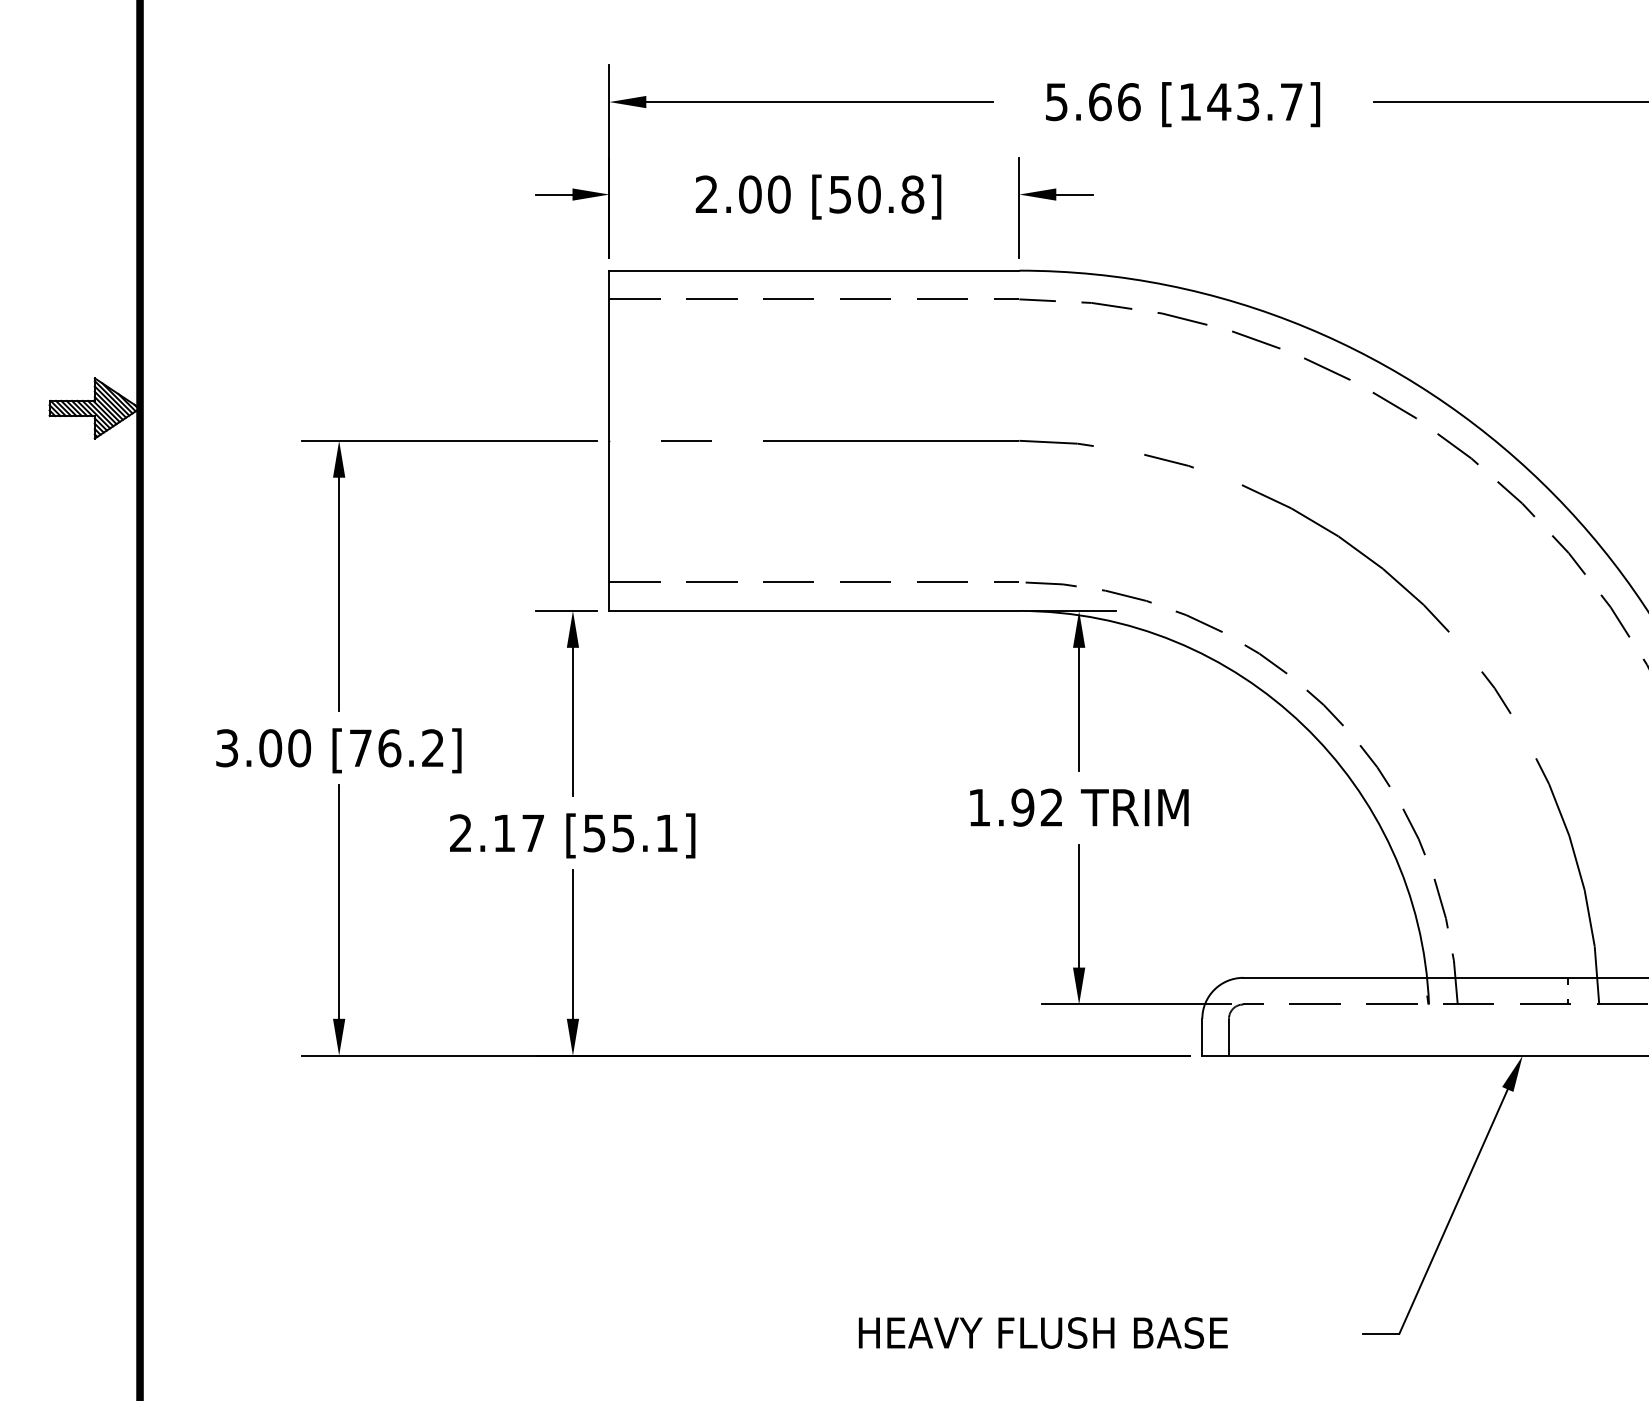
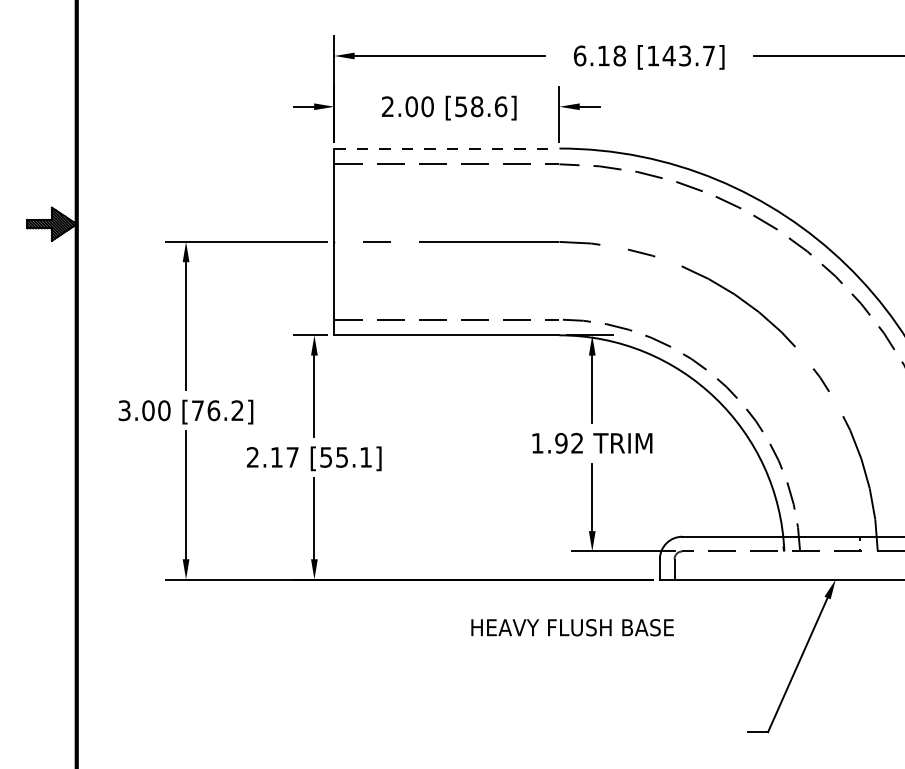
text: (1092, 101) -> (599, 55), 5.66 -> 6.18
text: (891, 194) -> (489, 106), [50.8] -> [58.6]
line: (813, 270) -> (446, 148), solid -> dashed
text: (1043, 1332) -> (572, 627), moved

